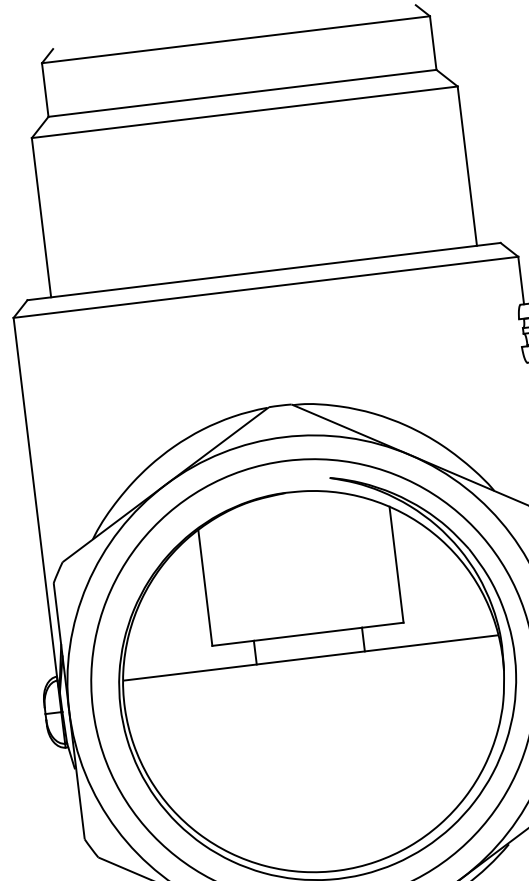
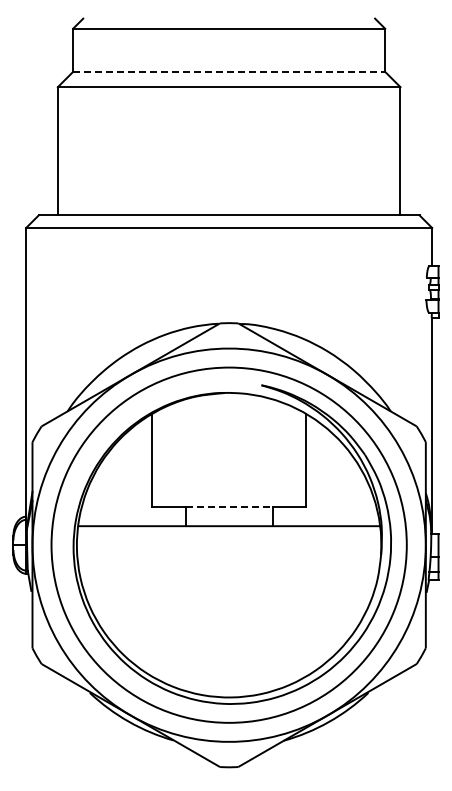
line: (242, 92) -> (229, 71), solid -> dashed
line: (308, 634) -> (229, 507), solid -> dashed

